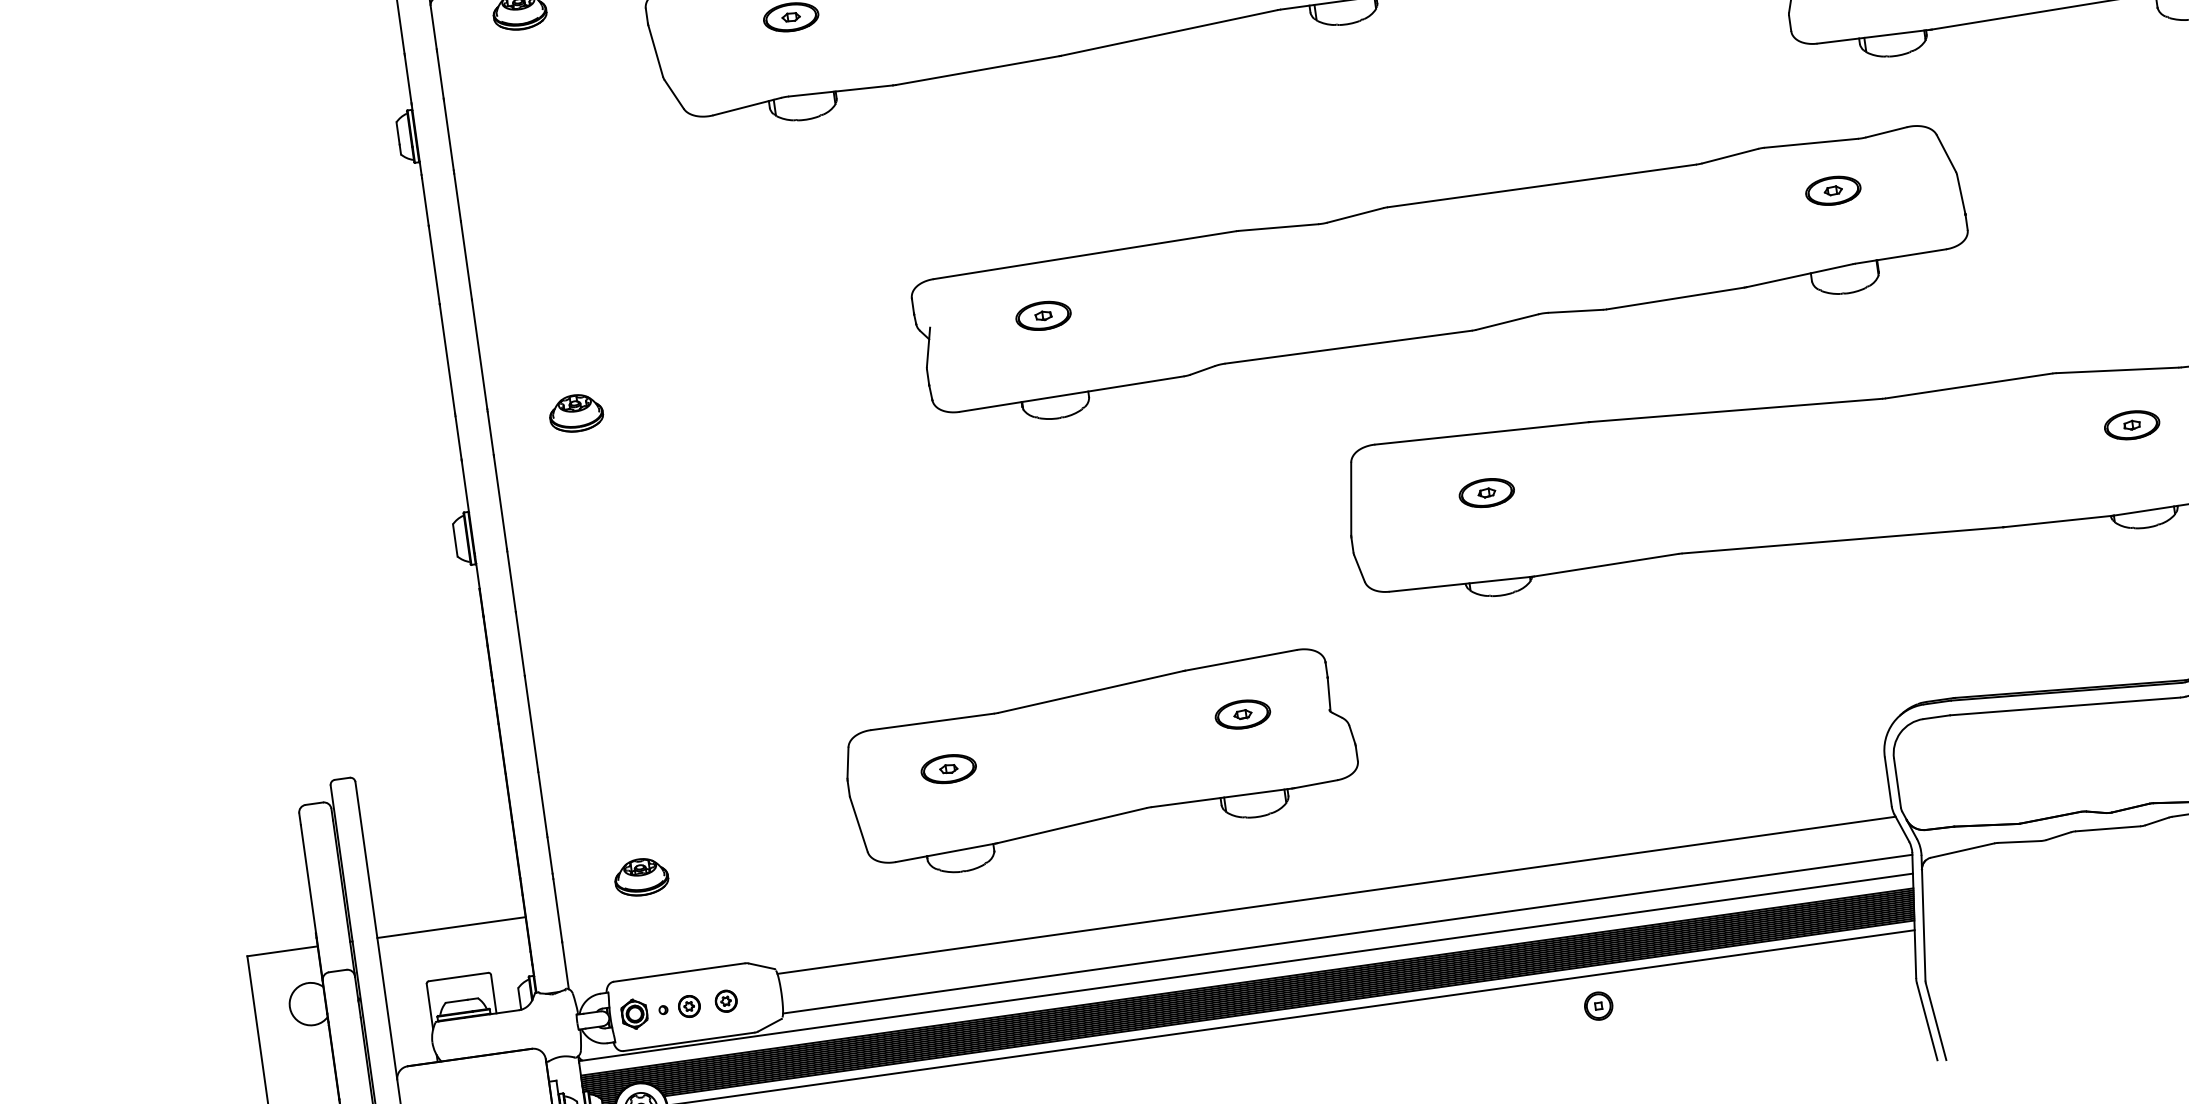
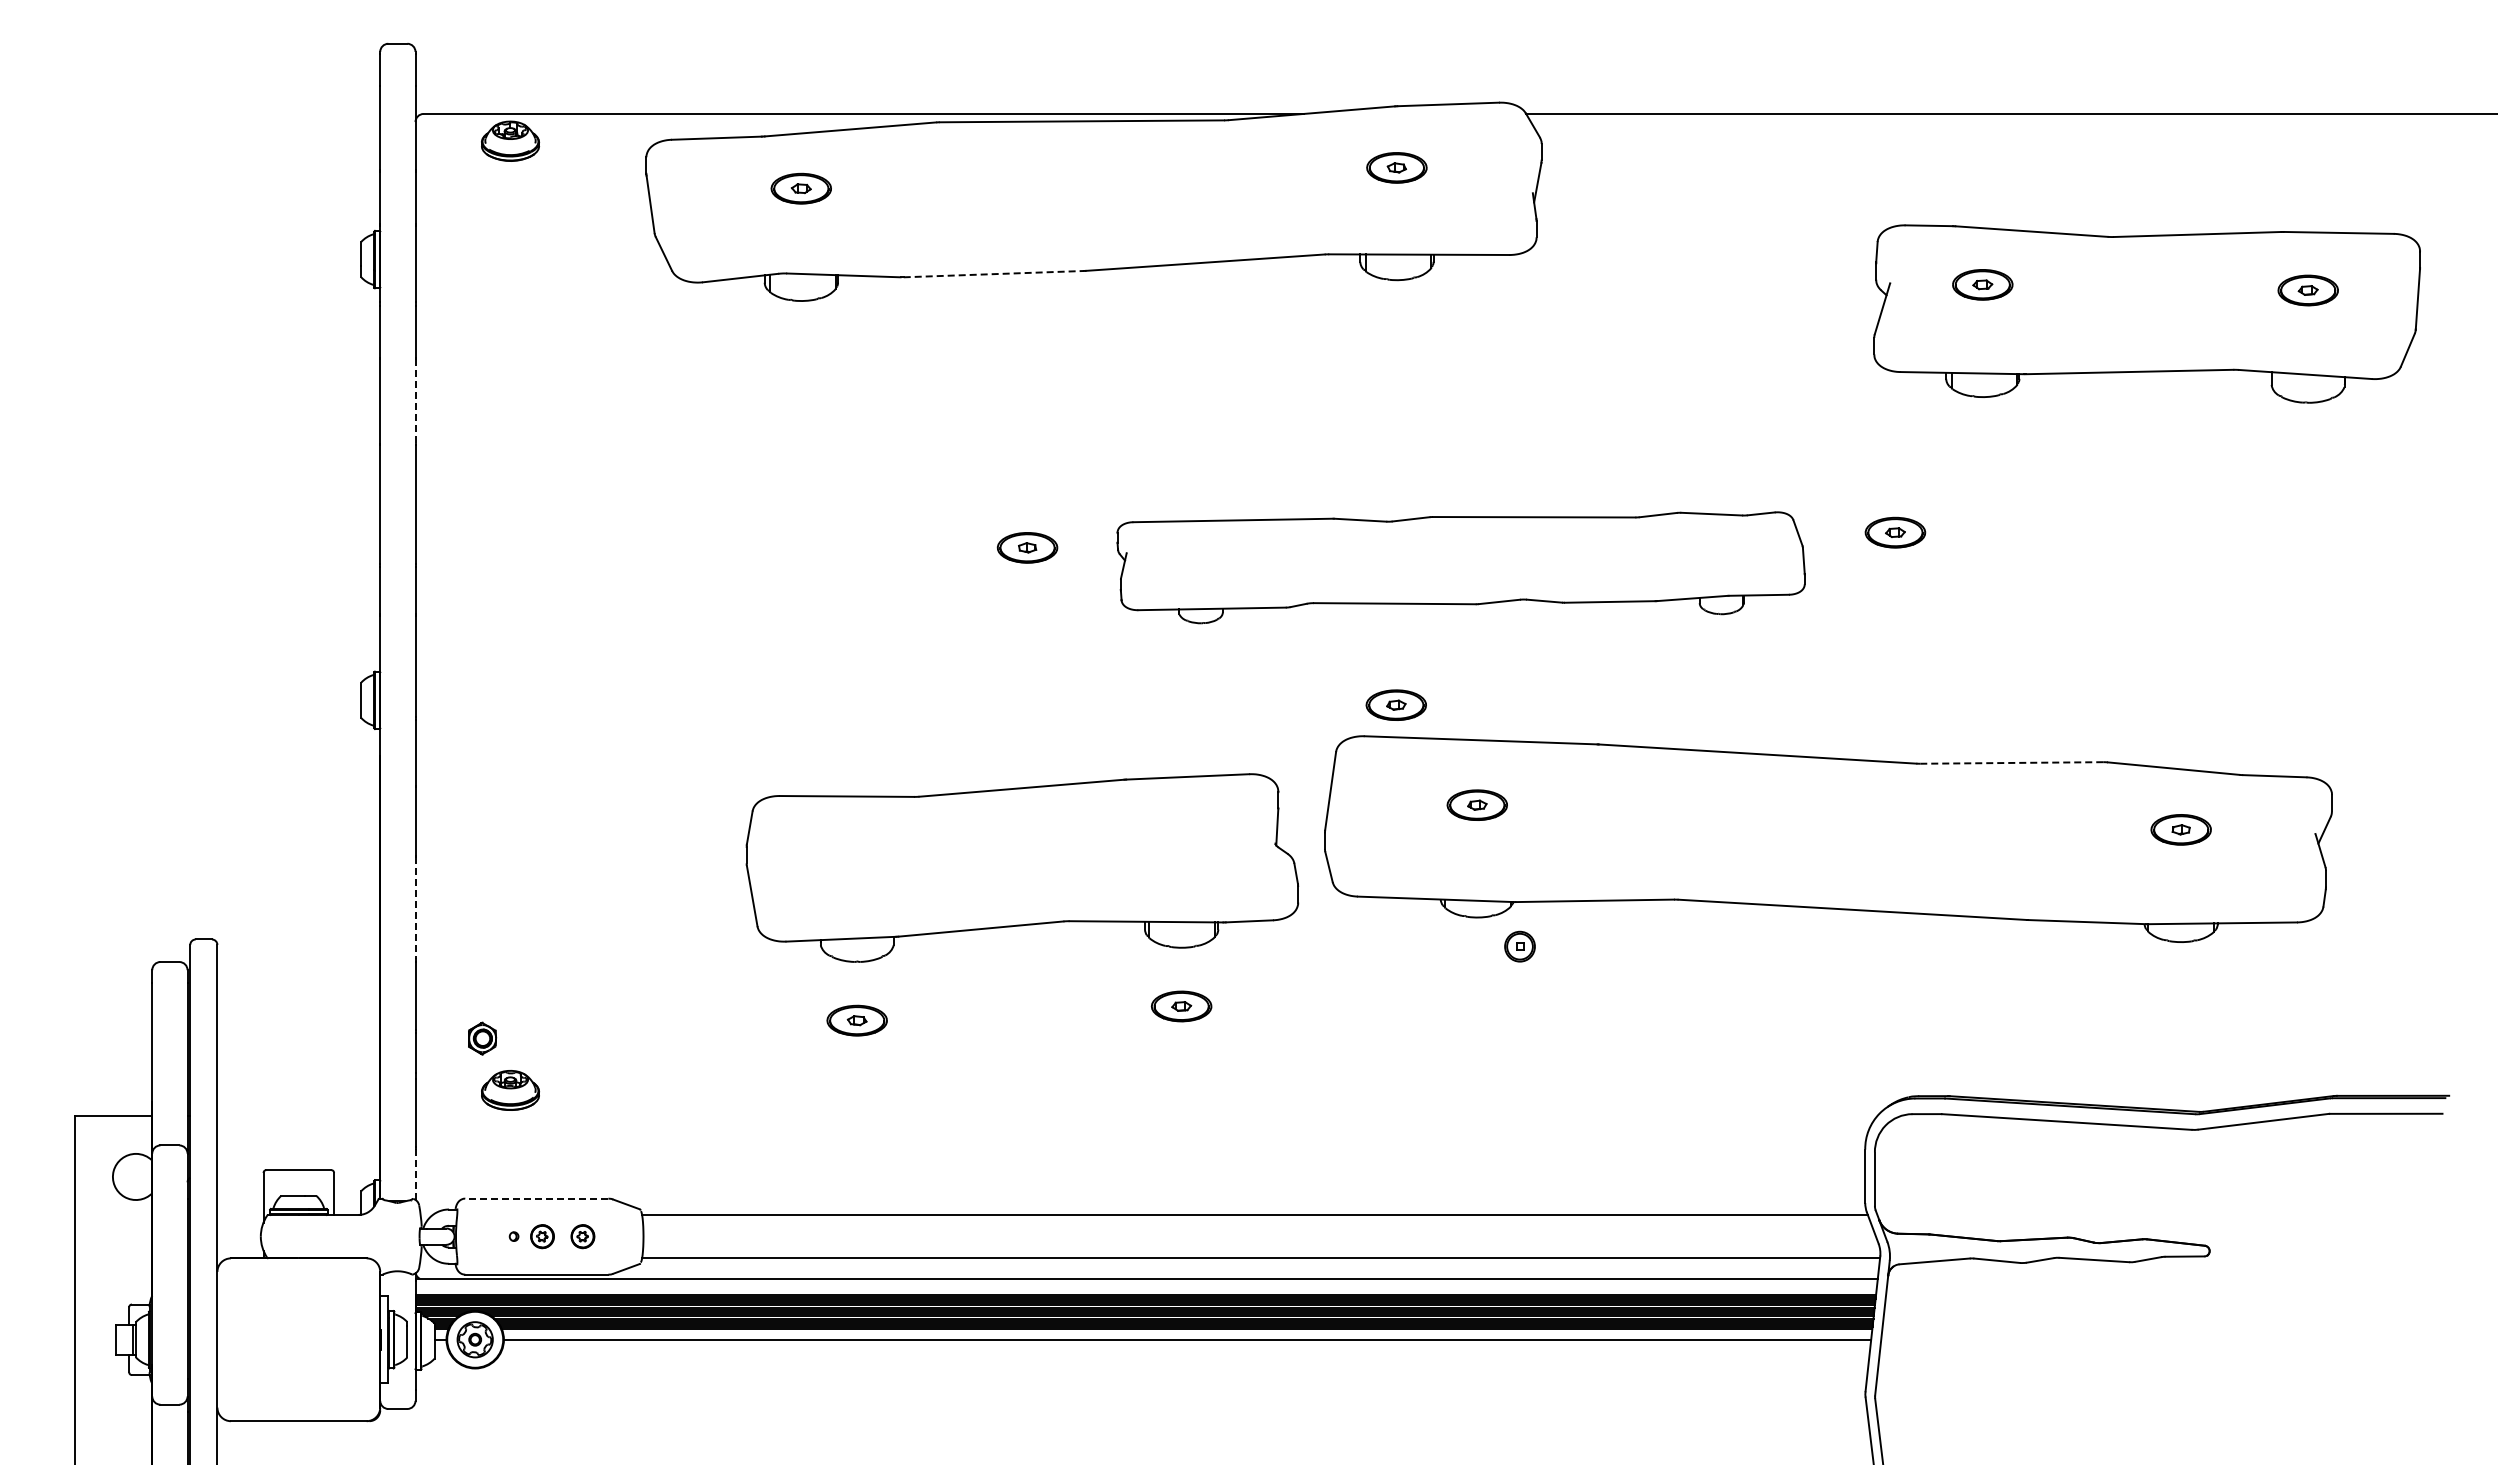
line: (978, 70) -> (994, 274), solid -> dashed
line: (466, 260) -> (415, 401), solid -> dashed
part: (1441, 278) -> (1460, 567), size x0.6
line: (1968, 385) -> (2011, 762), solid -> dashed
part: (1399, 411) -> (1395, 704), added
part: (576, 412) -> (510, 581), removed
line: (531, 723) -> (415, 908), solid -> dashed
part: (1101, 764) -> (1022, 867), moved
line: (451, 927) -> (298, 1115), removed
line: (565, 966) -> (415, 1174), solid -> dashed
line: (679, 972) -> (536, 1198), solid -> dashed
part: (1598, 1006) -> (1519, 946), moved
part: (634, 1014) -> (482, 1038), moved

